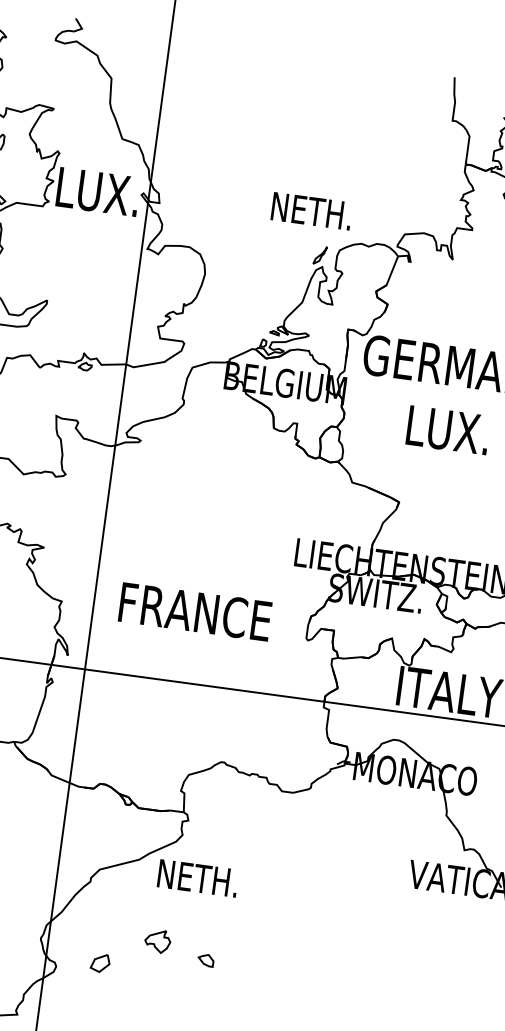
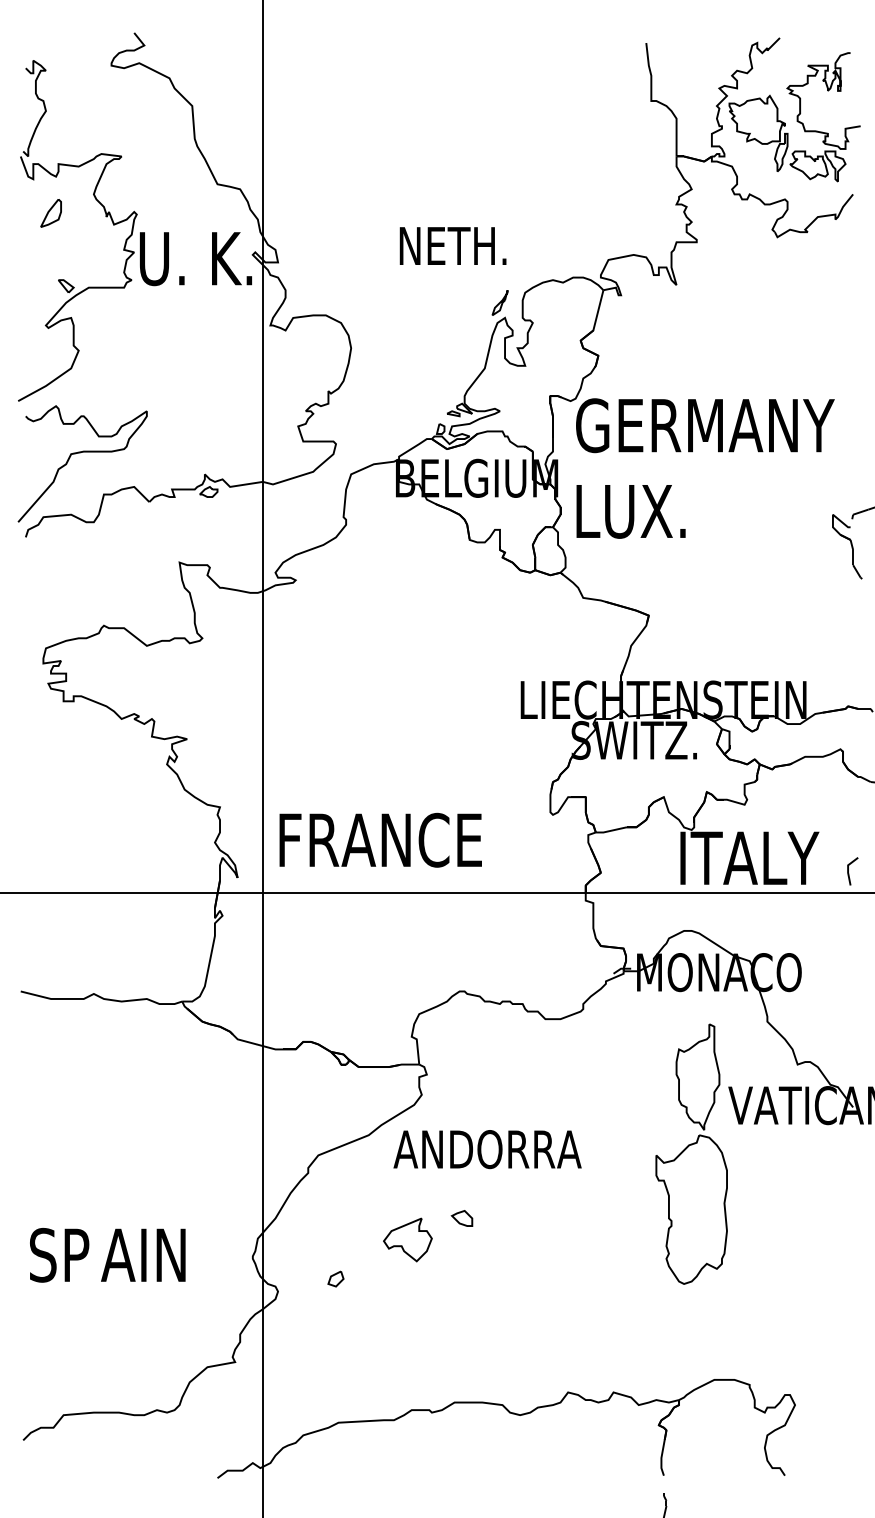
text: (98, 192) -> (195, 259), LUX. -> U. K.
text: (311, 210) -> (452, 245), moved
text: (447, 430) -> (630, 511), moved
text: (195, 611) -> (380, 839), moved
text: (225, 882) -> (487, 1149), NETH. -> ANDORRA
part: (376, 905) -> (691, 1153), added
part: (157, 940) -> (407, 1239), size x1.43
part: (205, 960) -> (461, 1218), moved
part: (100, 962) -> (335, 1278), size x0.62

